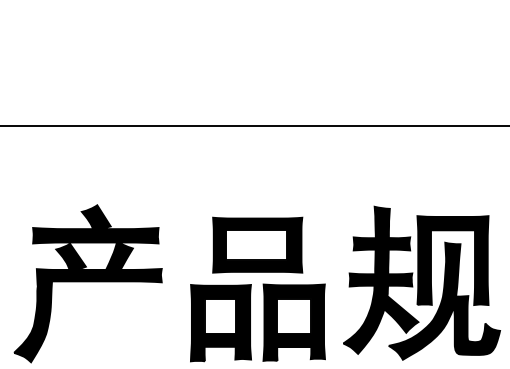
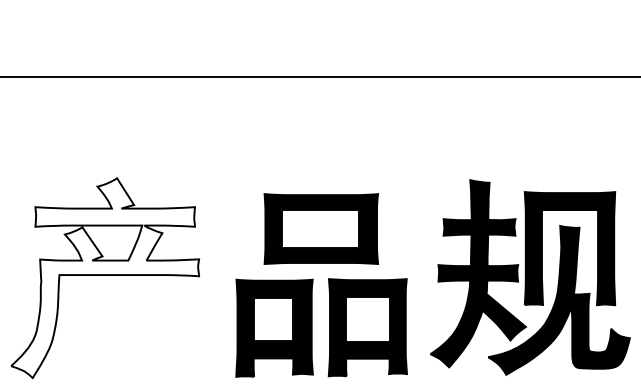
fill: (87, 283) -> (104, 277), removed

